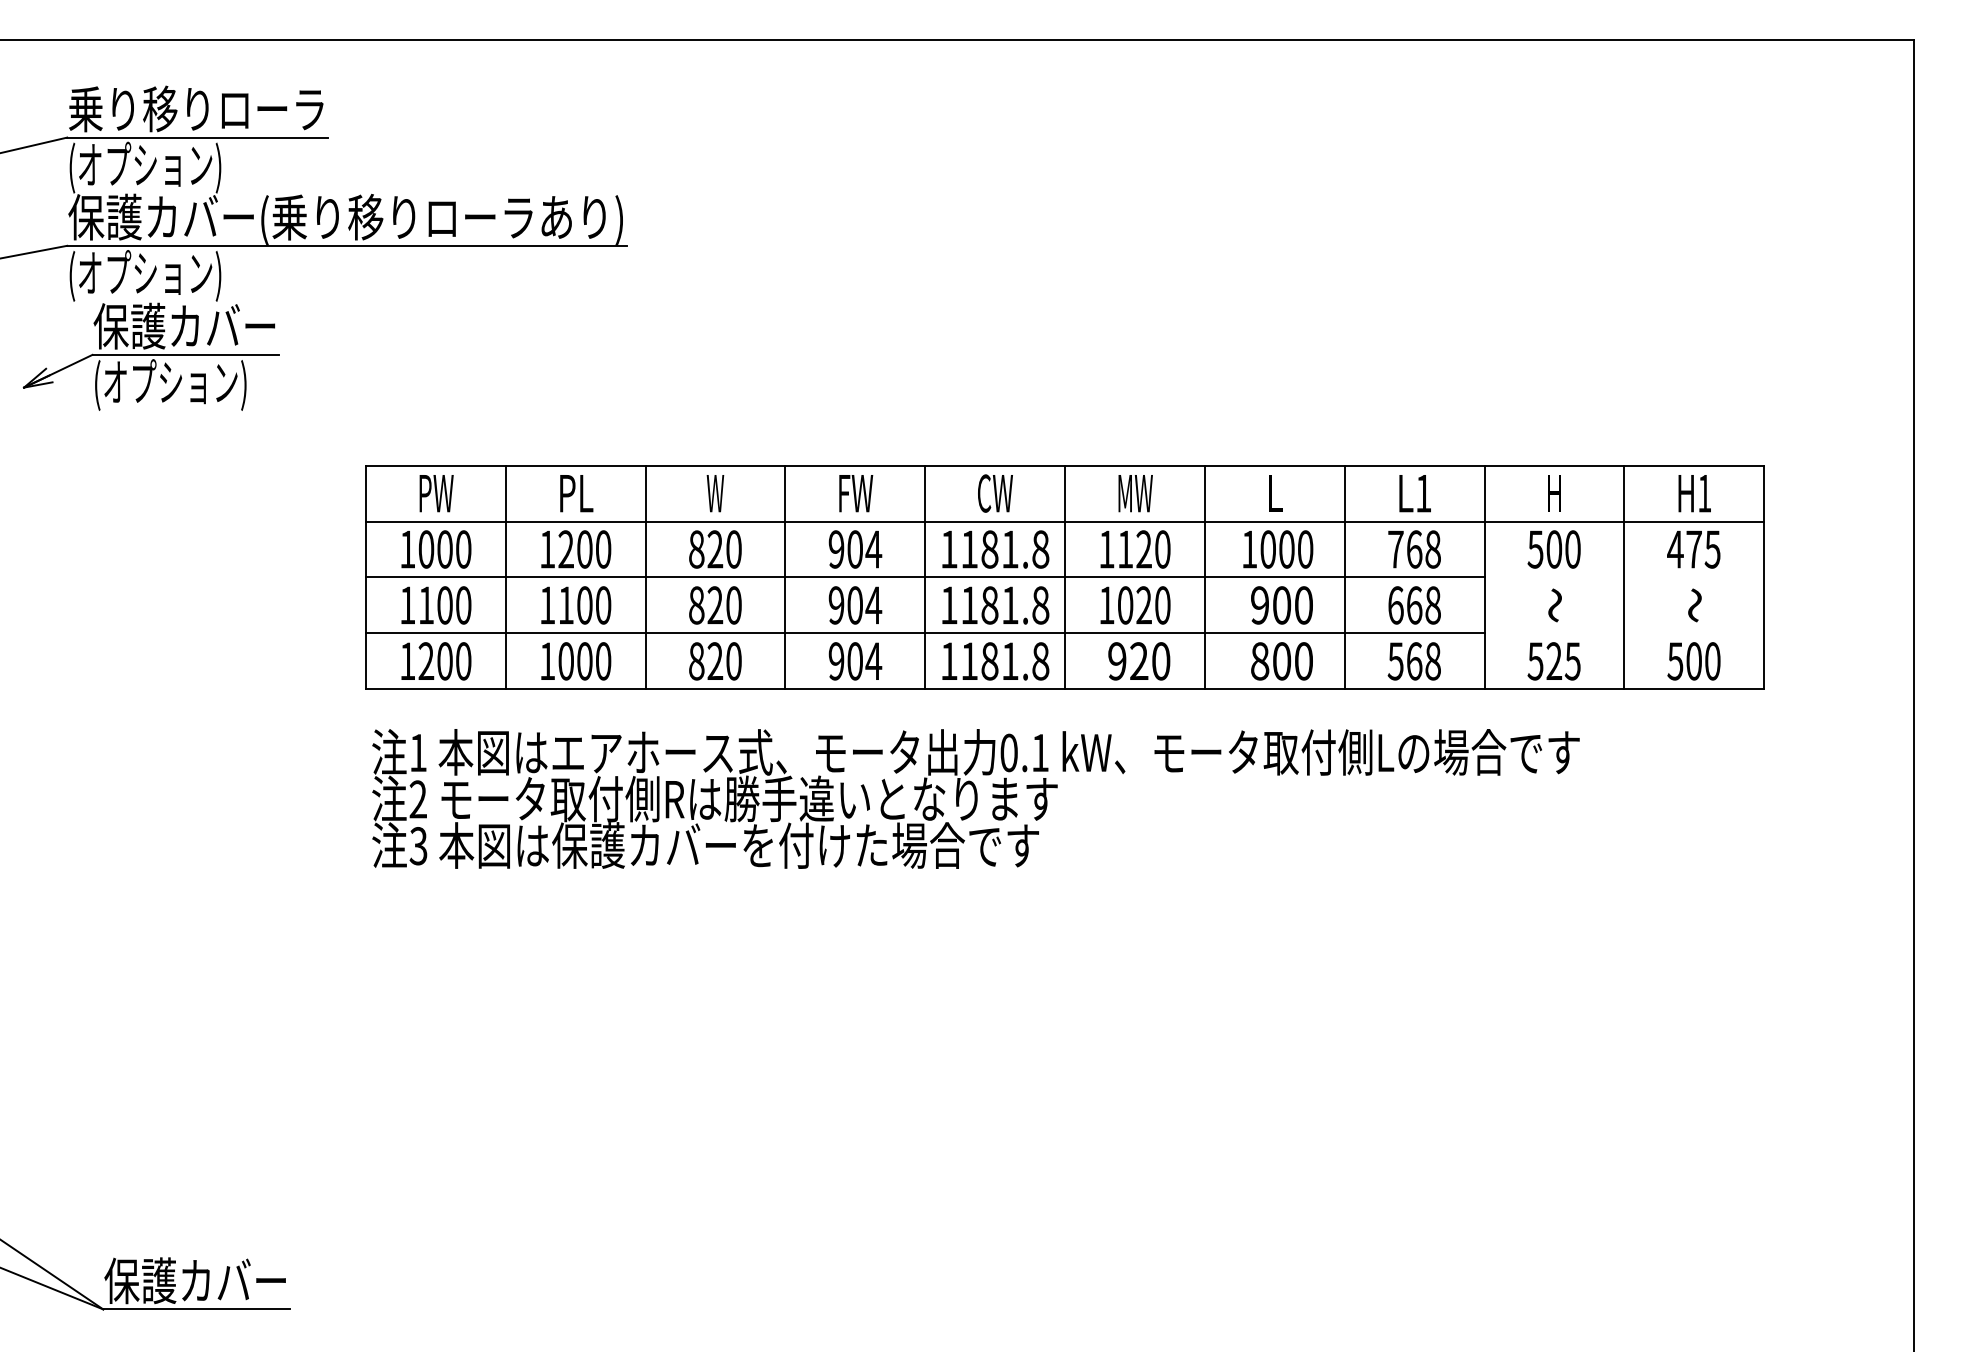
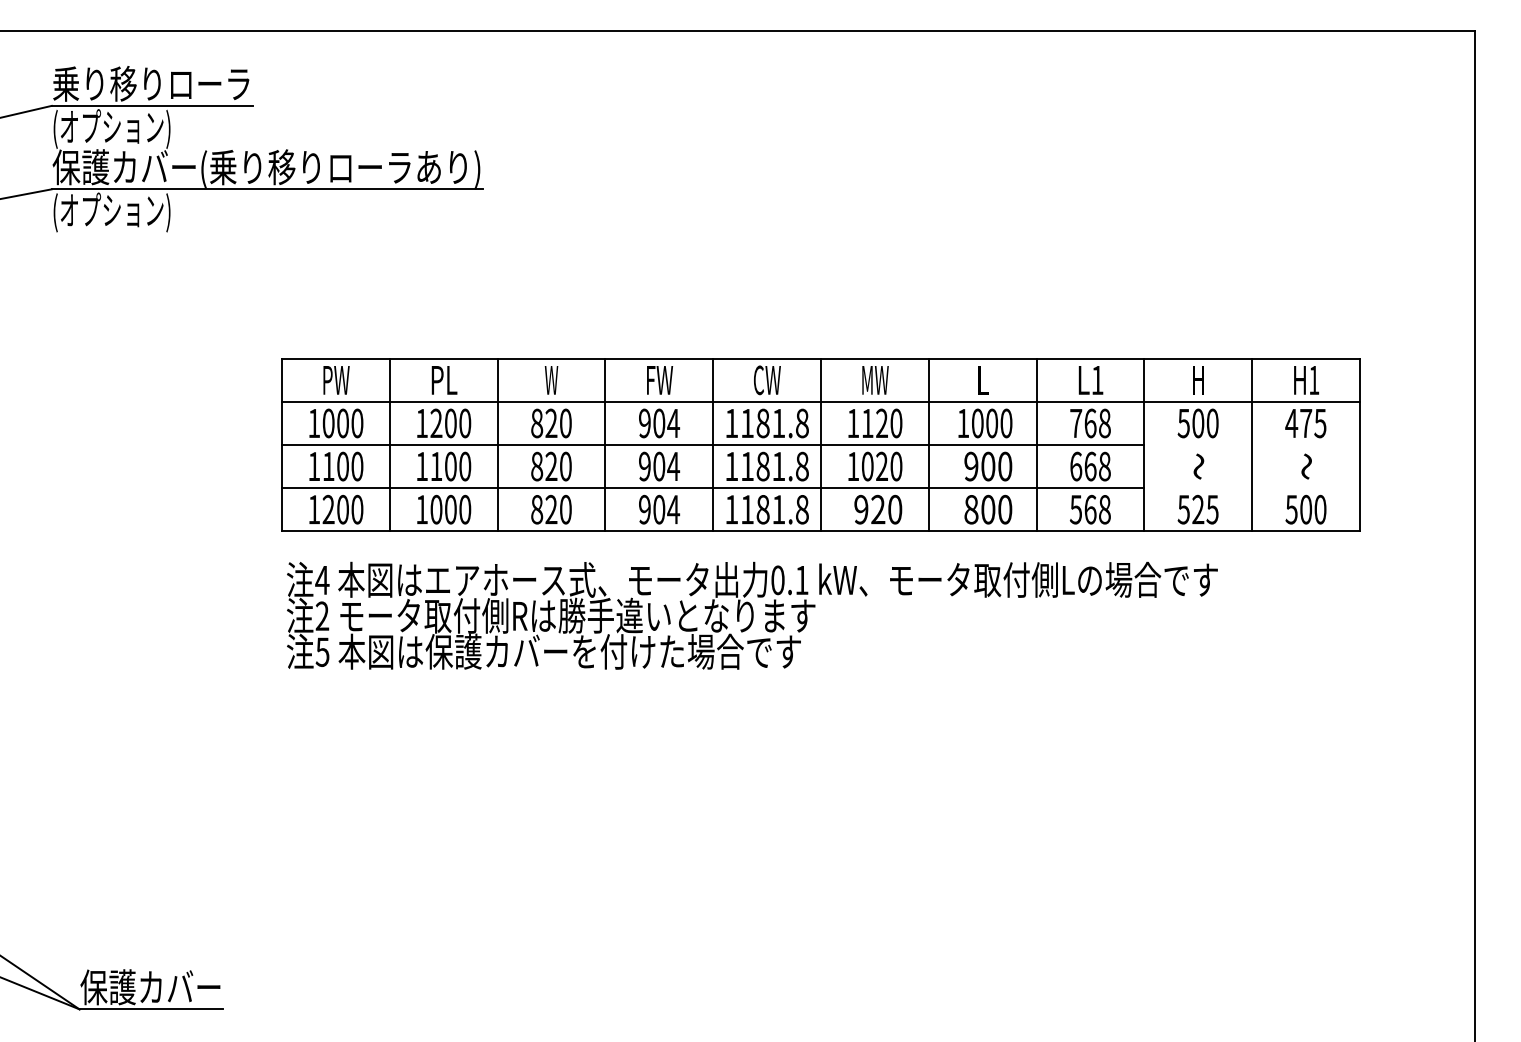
part: (150, 356) -> (115, 274), removed
text: (417, 752) -> (321, 579), 1 -> 4
text: (418, 845) -> (322, 651), 3 -> 5

